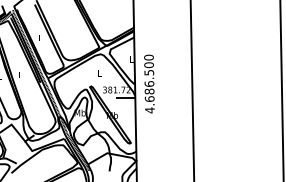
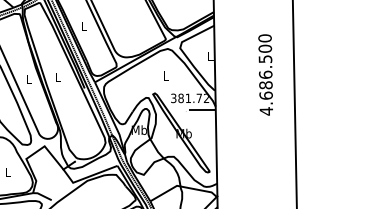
text: (149, 83) -> (265, 74), moved

